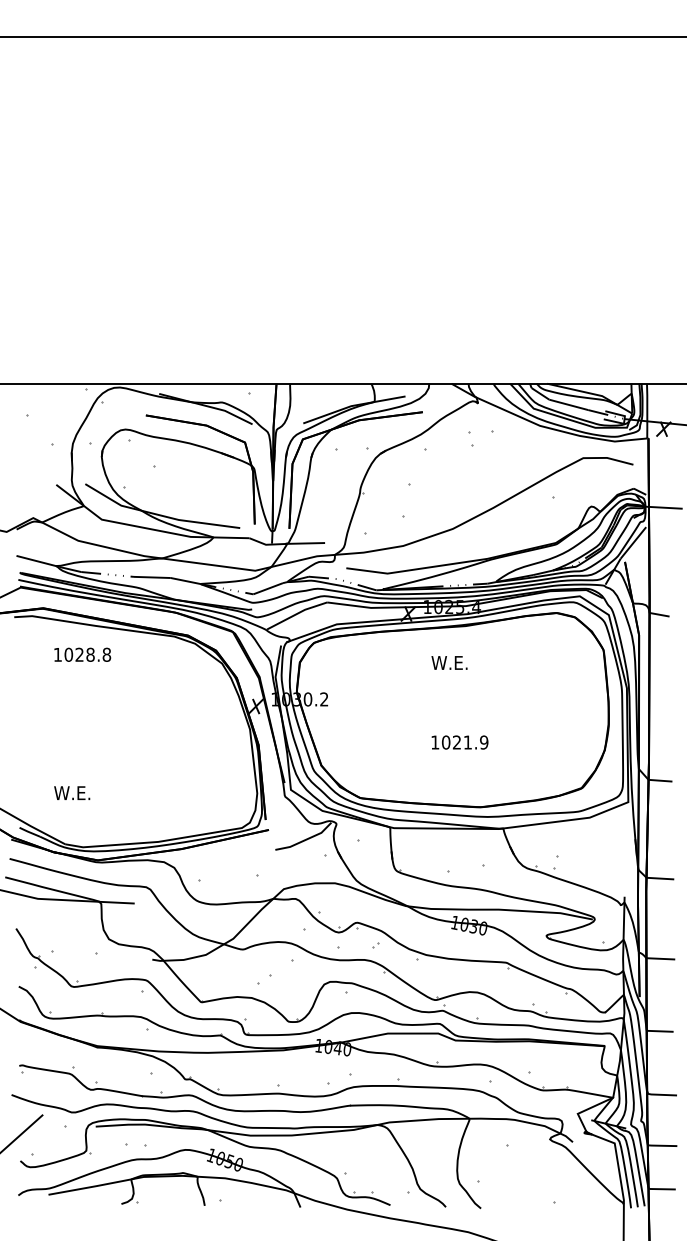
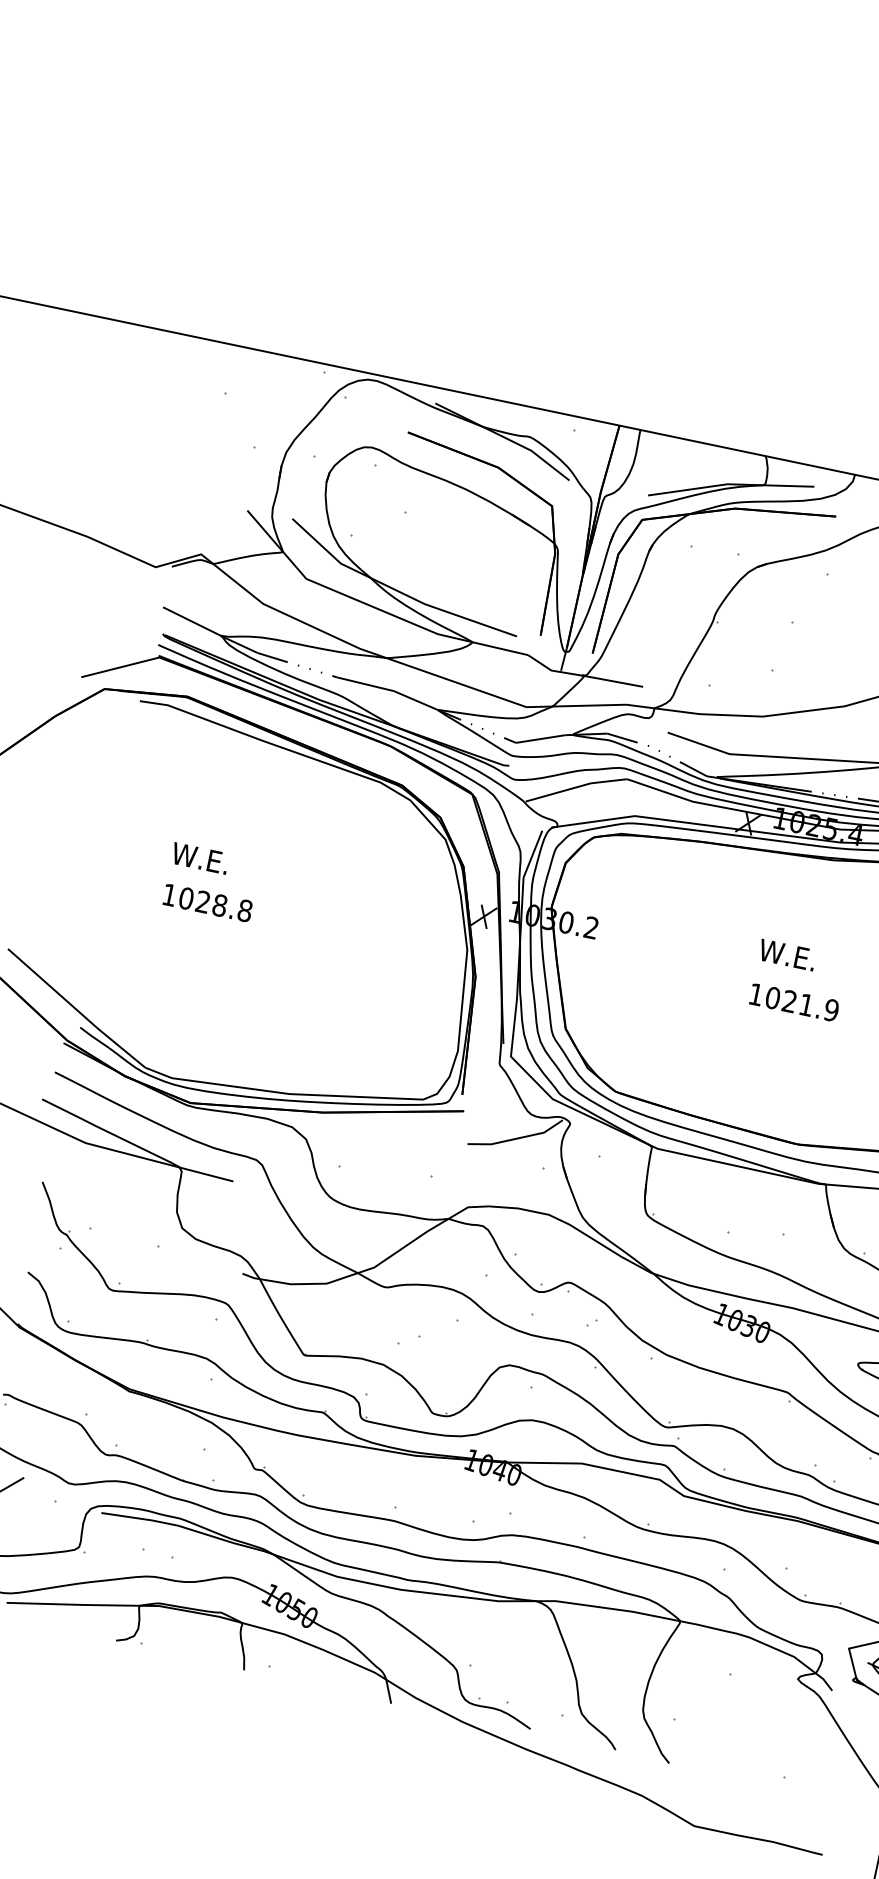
text: (82, 654) -> (207, 902), moved
text: (449, 662) -> (787, 954), moved
text: (459, 742) -> (793, 1002), moved
text: (72, 792) -> (200, 857), moved

